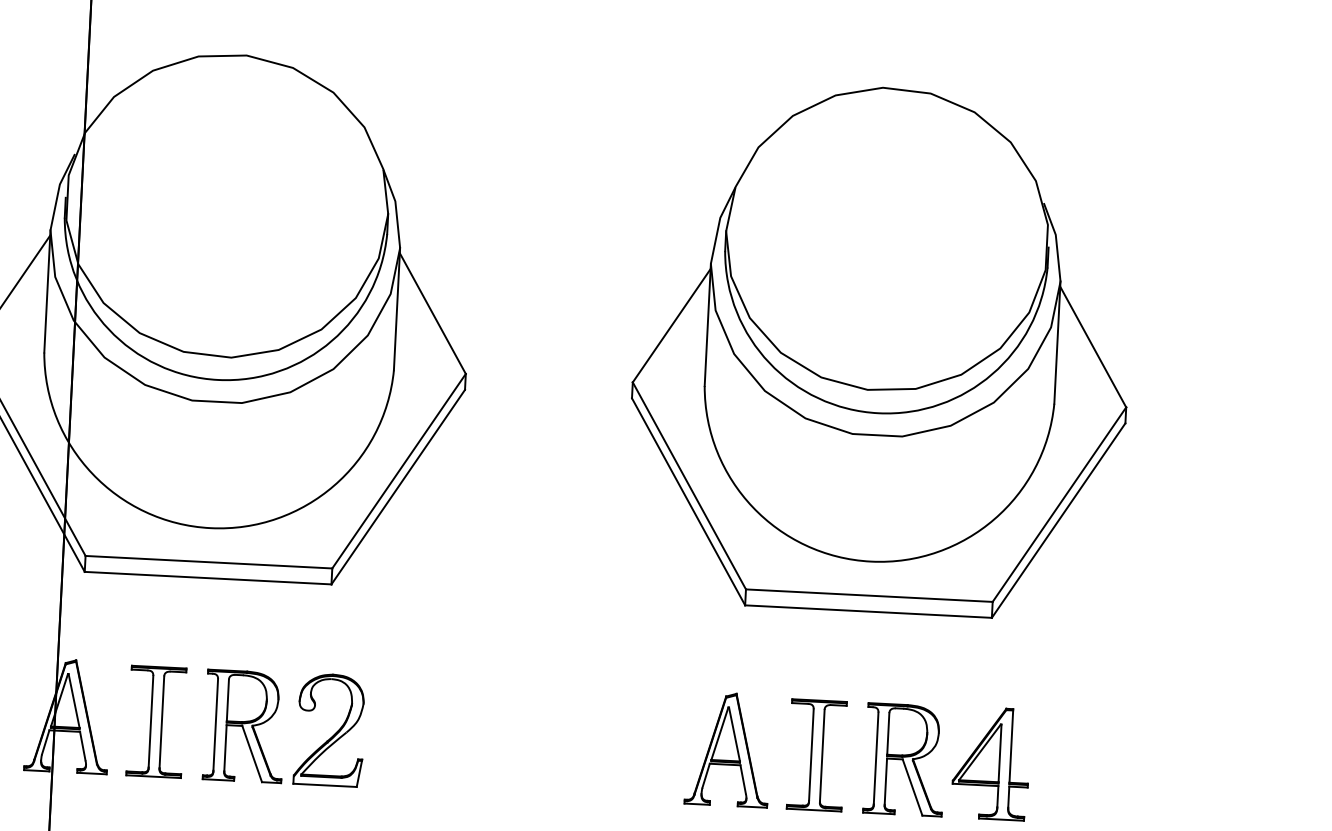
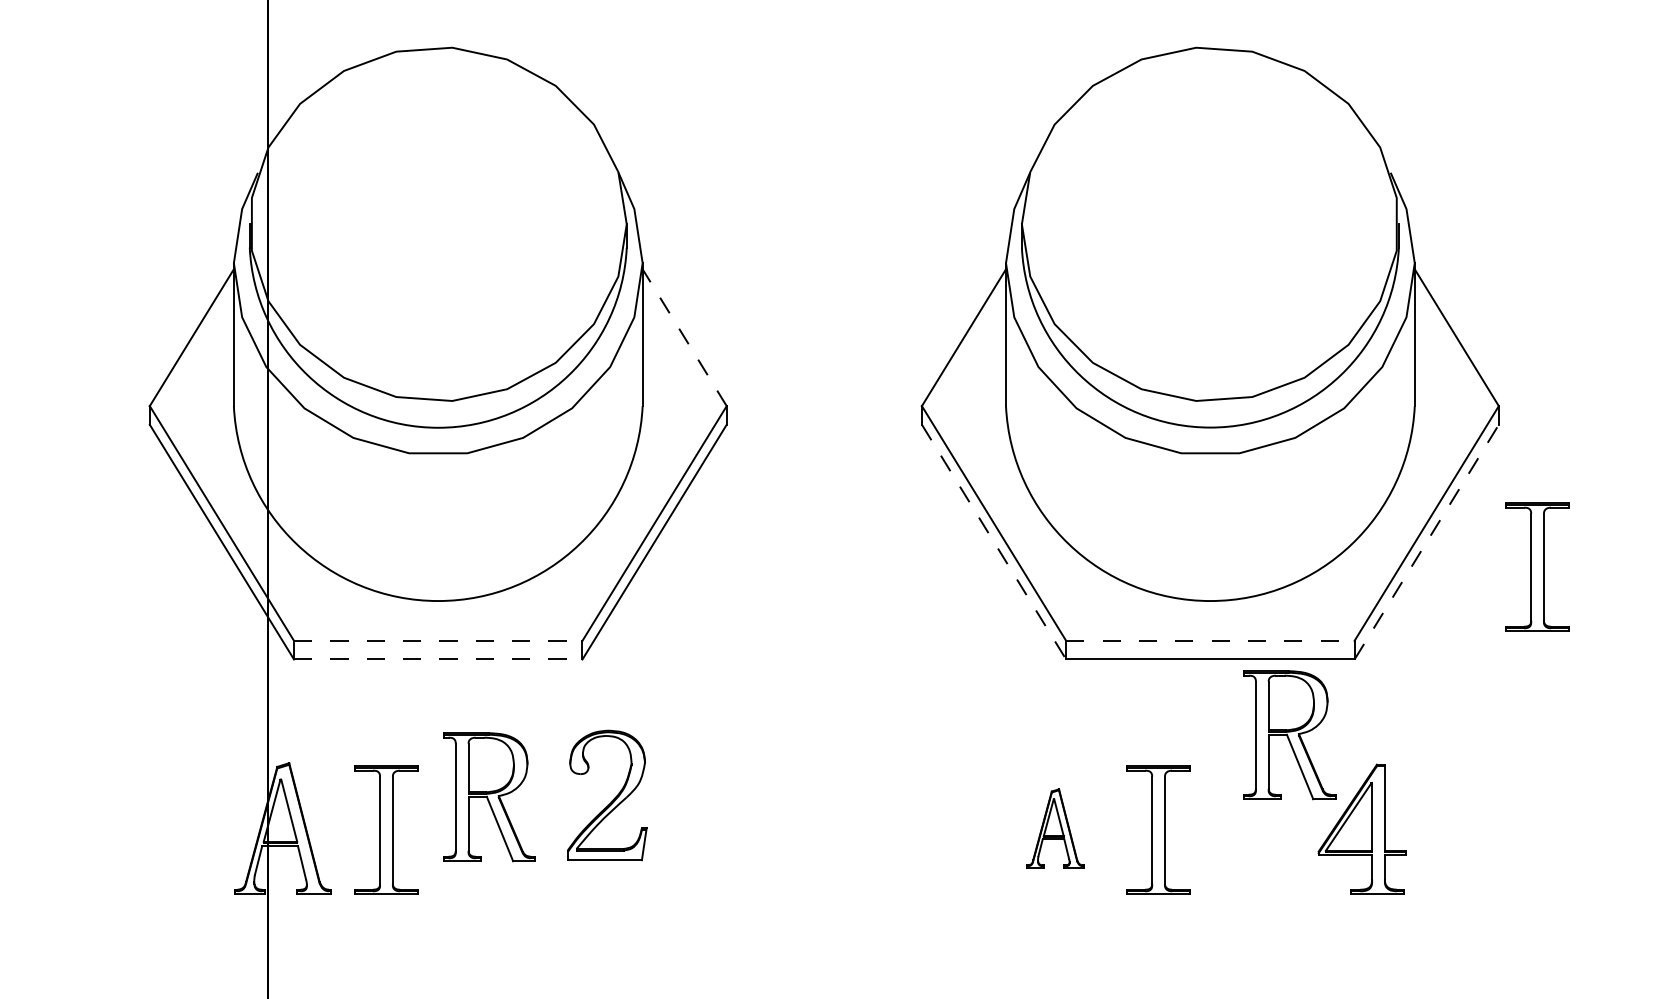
line: (432, 313) -> (684, 337), solid -> dashed
line: (688, 502) -> (994, 542), solid -> dashed
line: (1058, 520) -> (1426, 542), solid -> dashed
part: (1152, 546) -> (1537, 566), added
line: (209, 561) -> (438, 640), solid -> dashed
line: (208, 578) -> (438, 659), solid -> dashed
line: (869, 595) -> (1210, 640), solid -> dashed
part: (244, 726) -> (489, 797), moved
part: (334, 733) -> (612, 799), moved
part: (728, 749) -> (1055, 828), size x0.6
part: (904, 760) -> (1289, 735), moved

